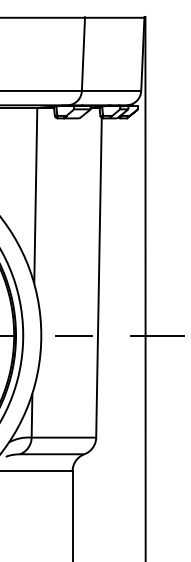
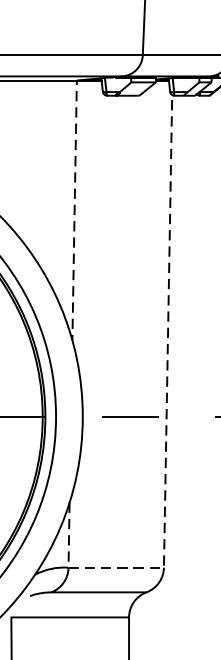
line: (35, 194) -> (74, 208), solid -> dashed
line: (98, 333) -> (167, 413), solid -> dashed

